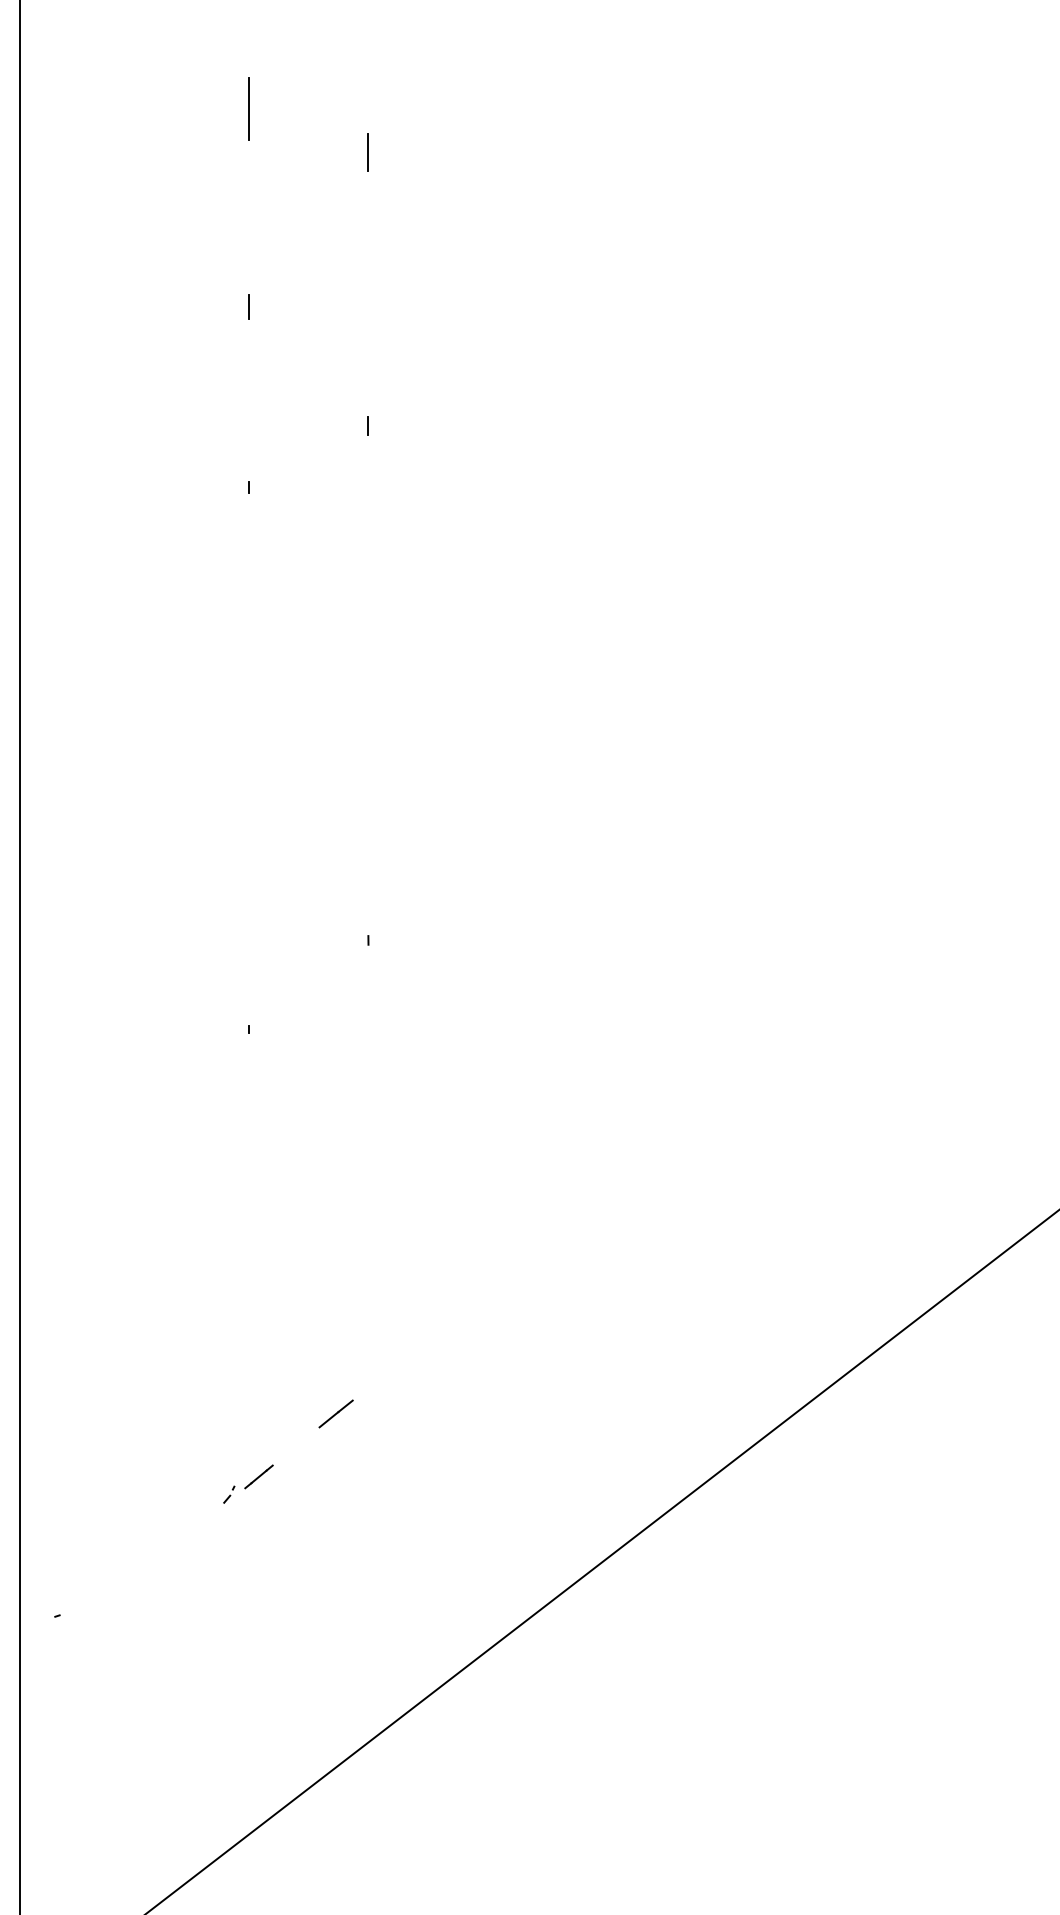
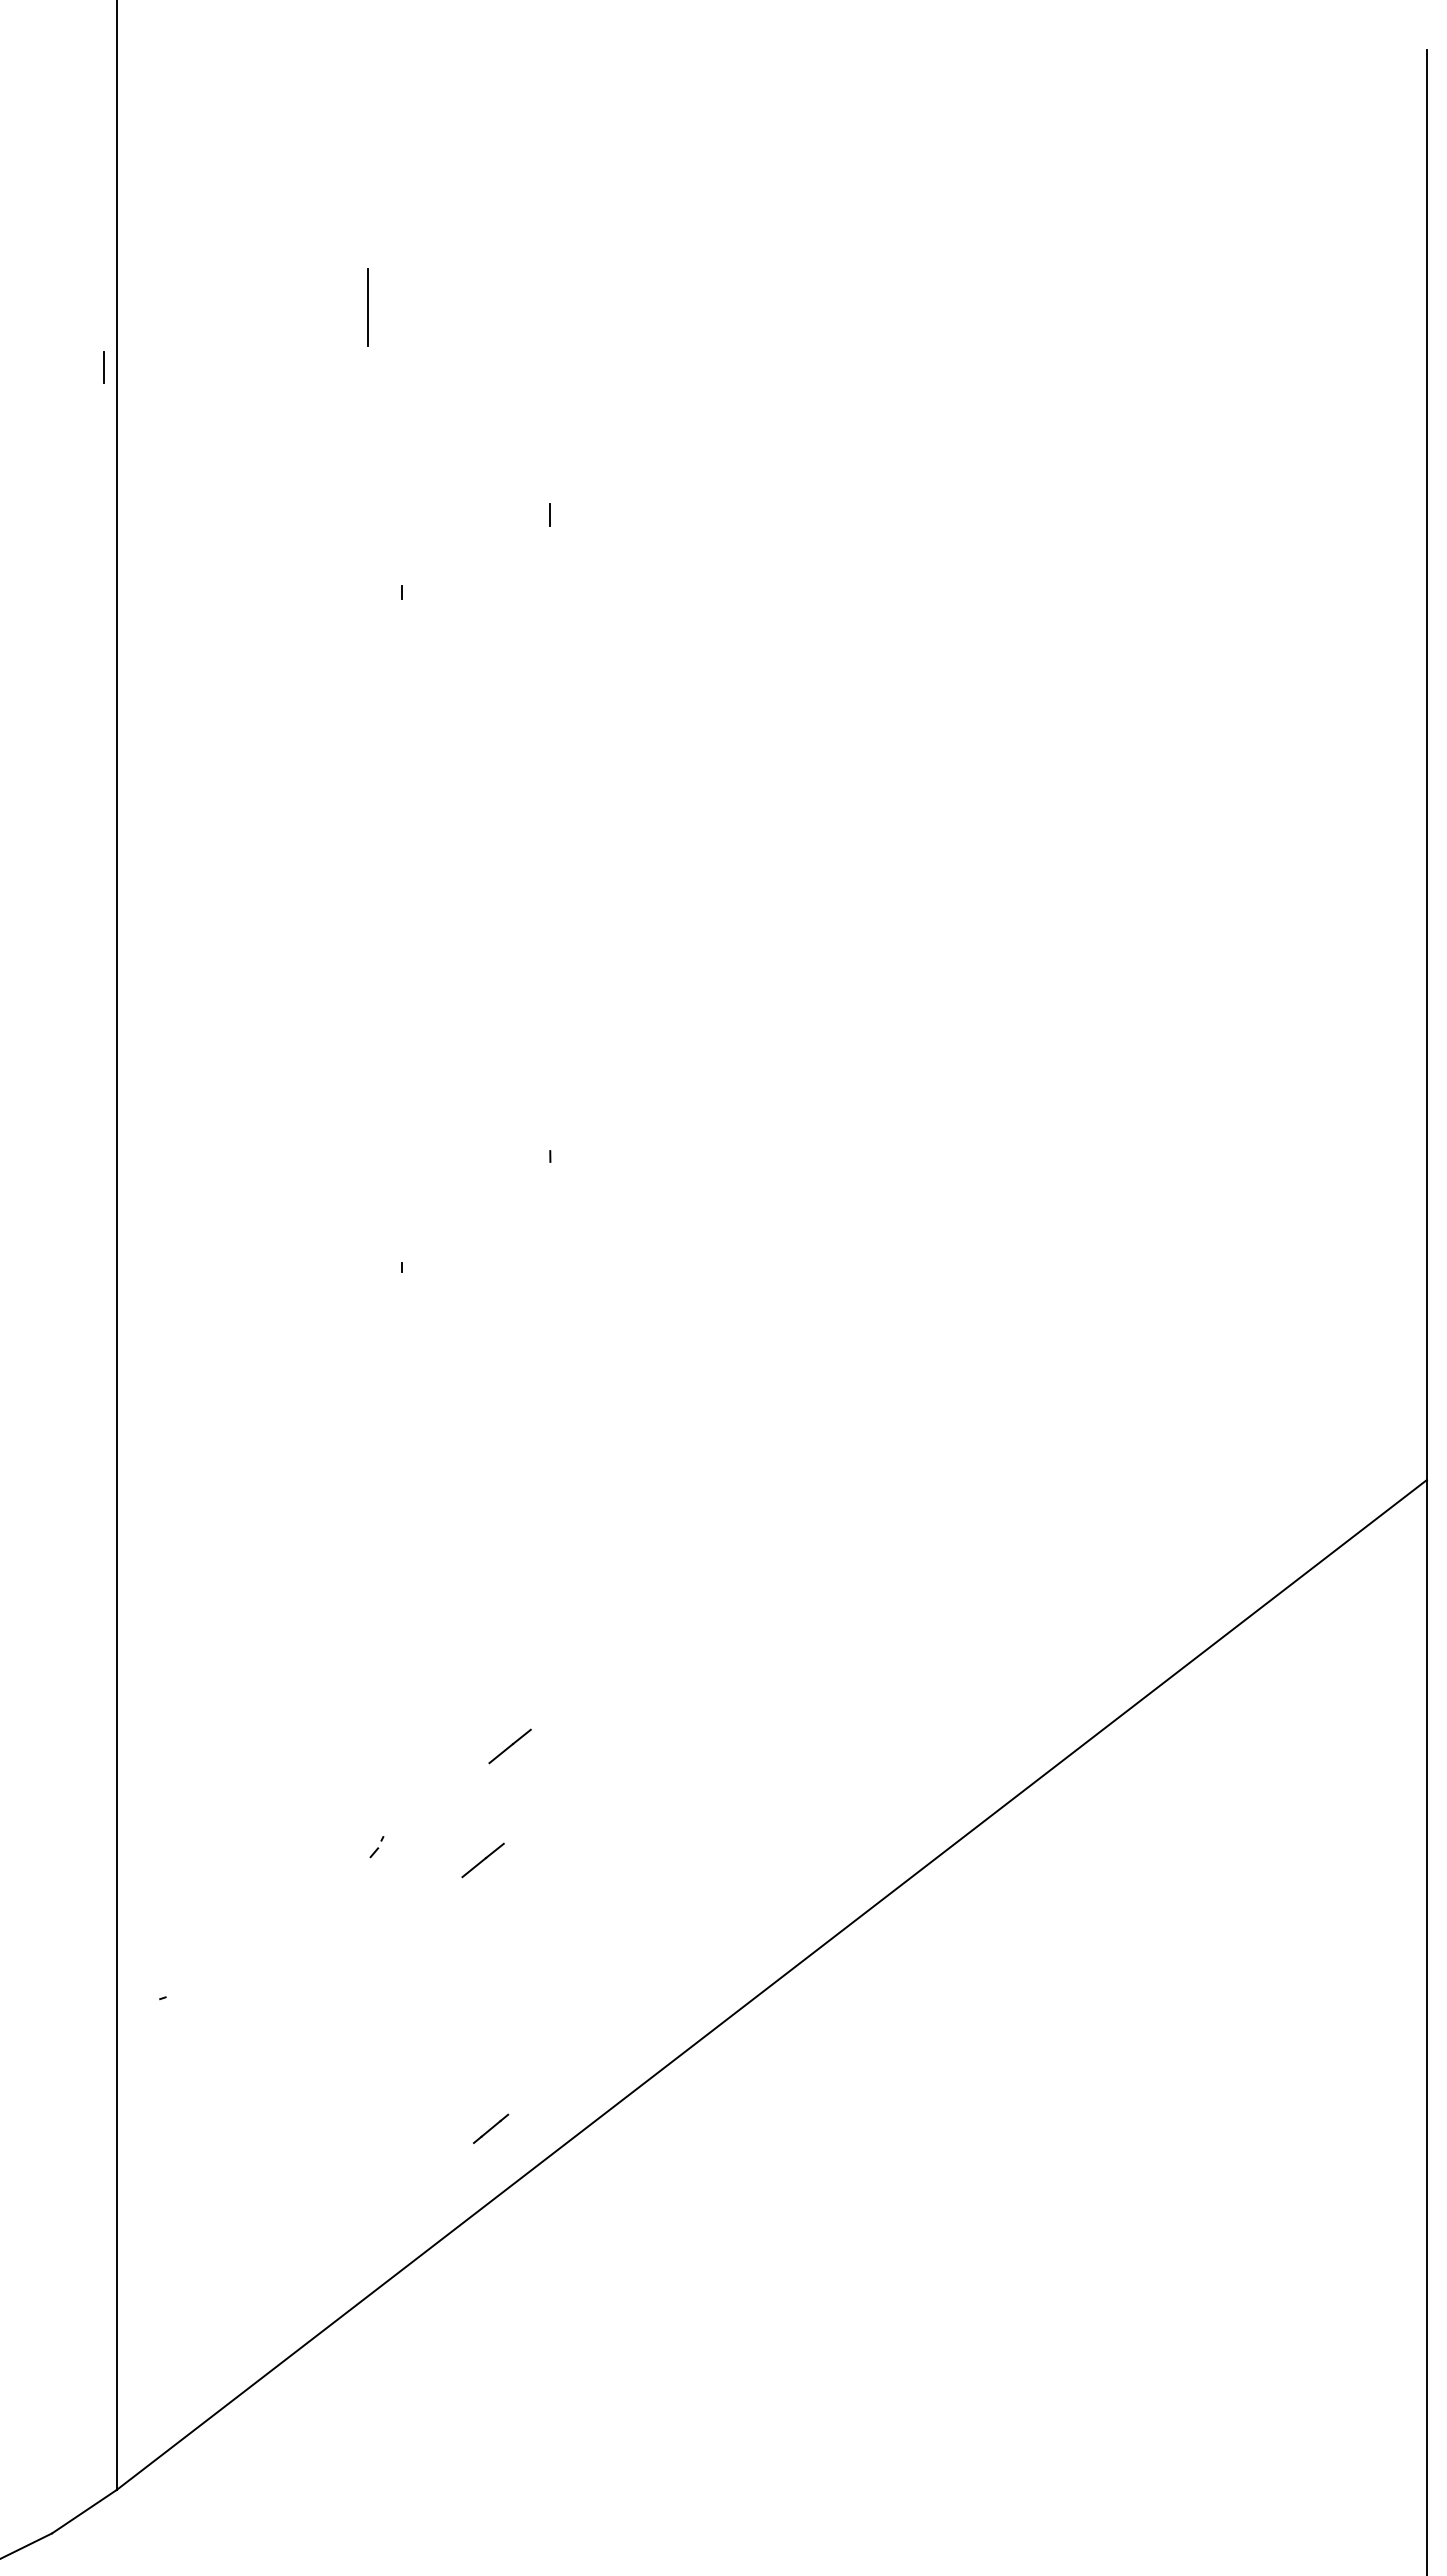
line: (248, 108) -> (367, 307), moved
line: (367, 152) -> (549, 175), removed
line: (248, 307) -> (103, 367), moved
line: (259, 1476) -> (491, 2128), moved
line: (313, 1505) -> (482, 1860), added

